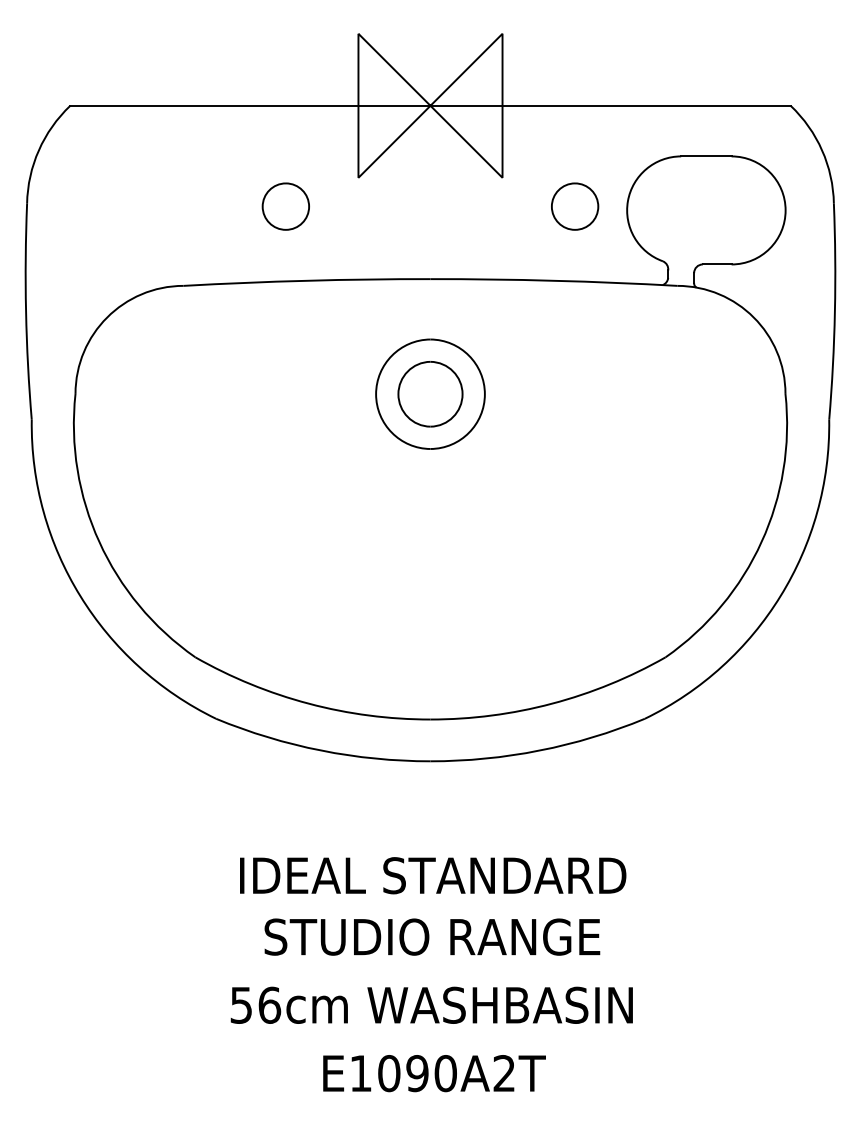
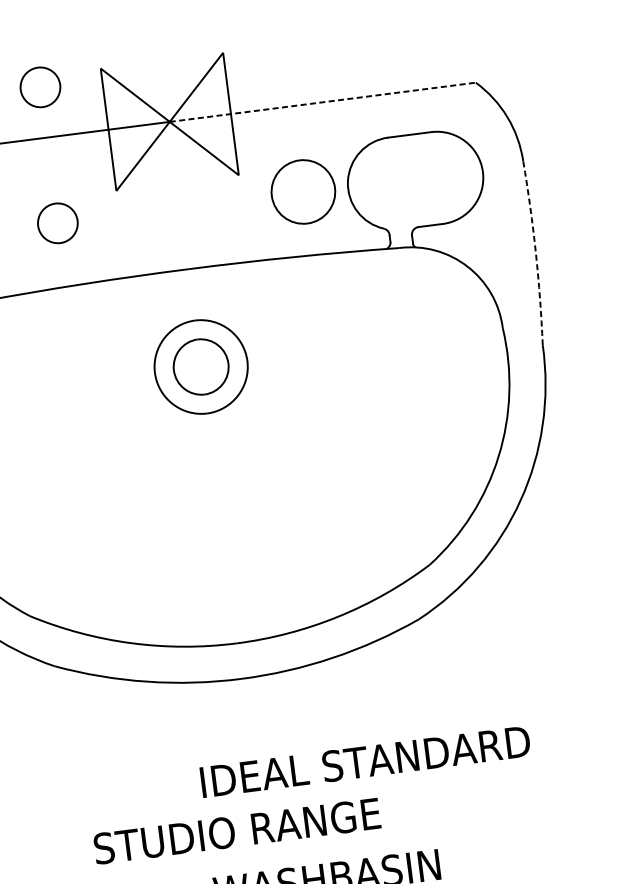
part: (285, 46) -> (40, 87), added
line: (611, 105) -> (323, 101), solid -> dashed
part: (575, 206) -> (303, 191), size x1.6
arc: (834, 311) -> (535, 252), solid -> dashed
text: (433, 875) -> (365, 761), moved
text: (432, 936) -> (237, 830), moved

